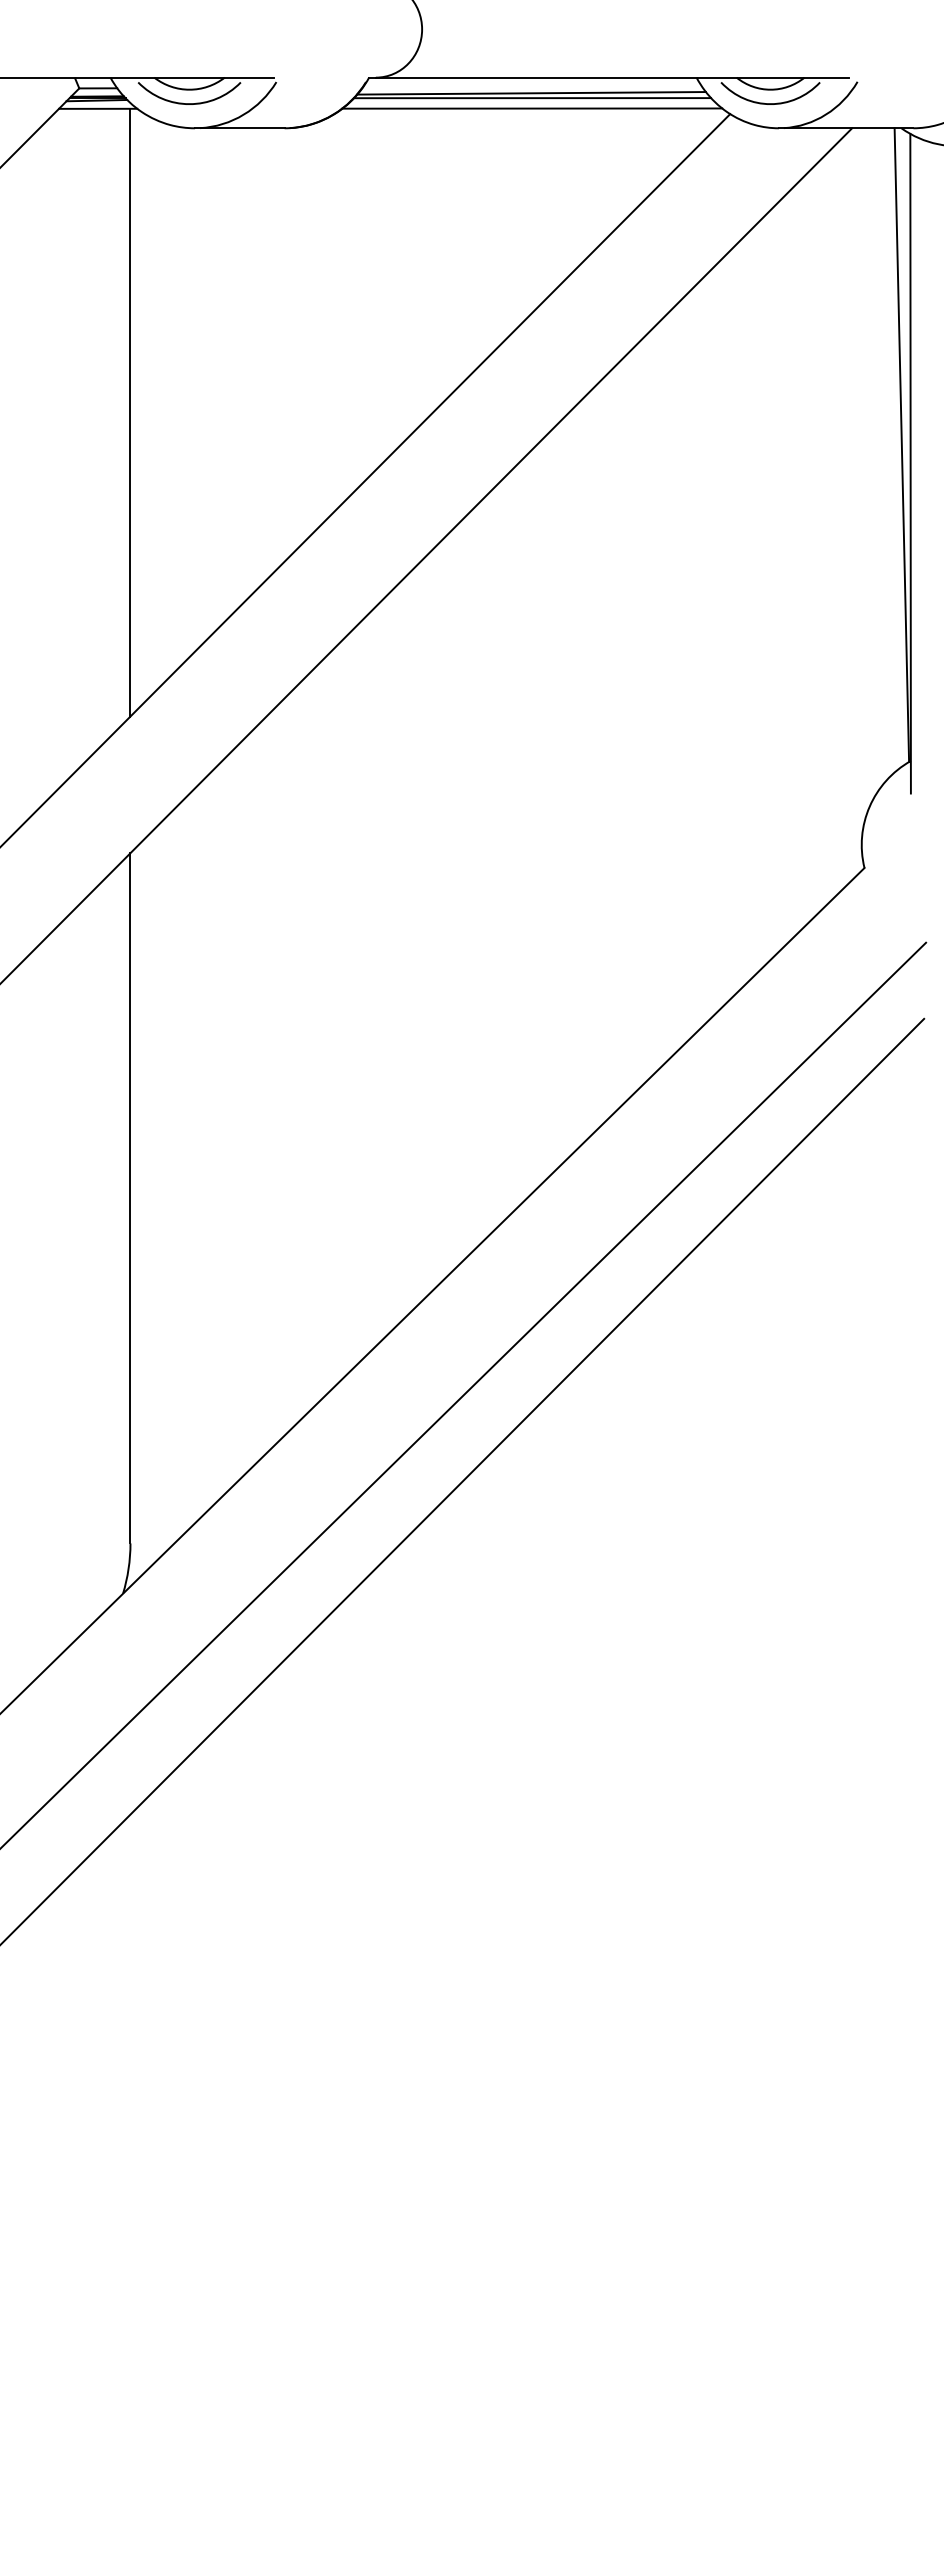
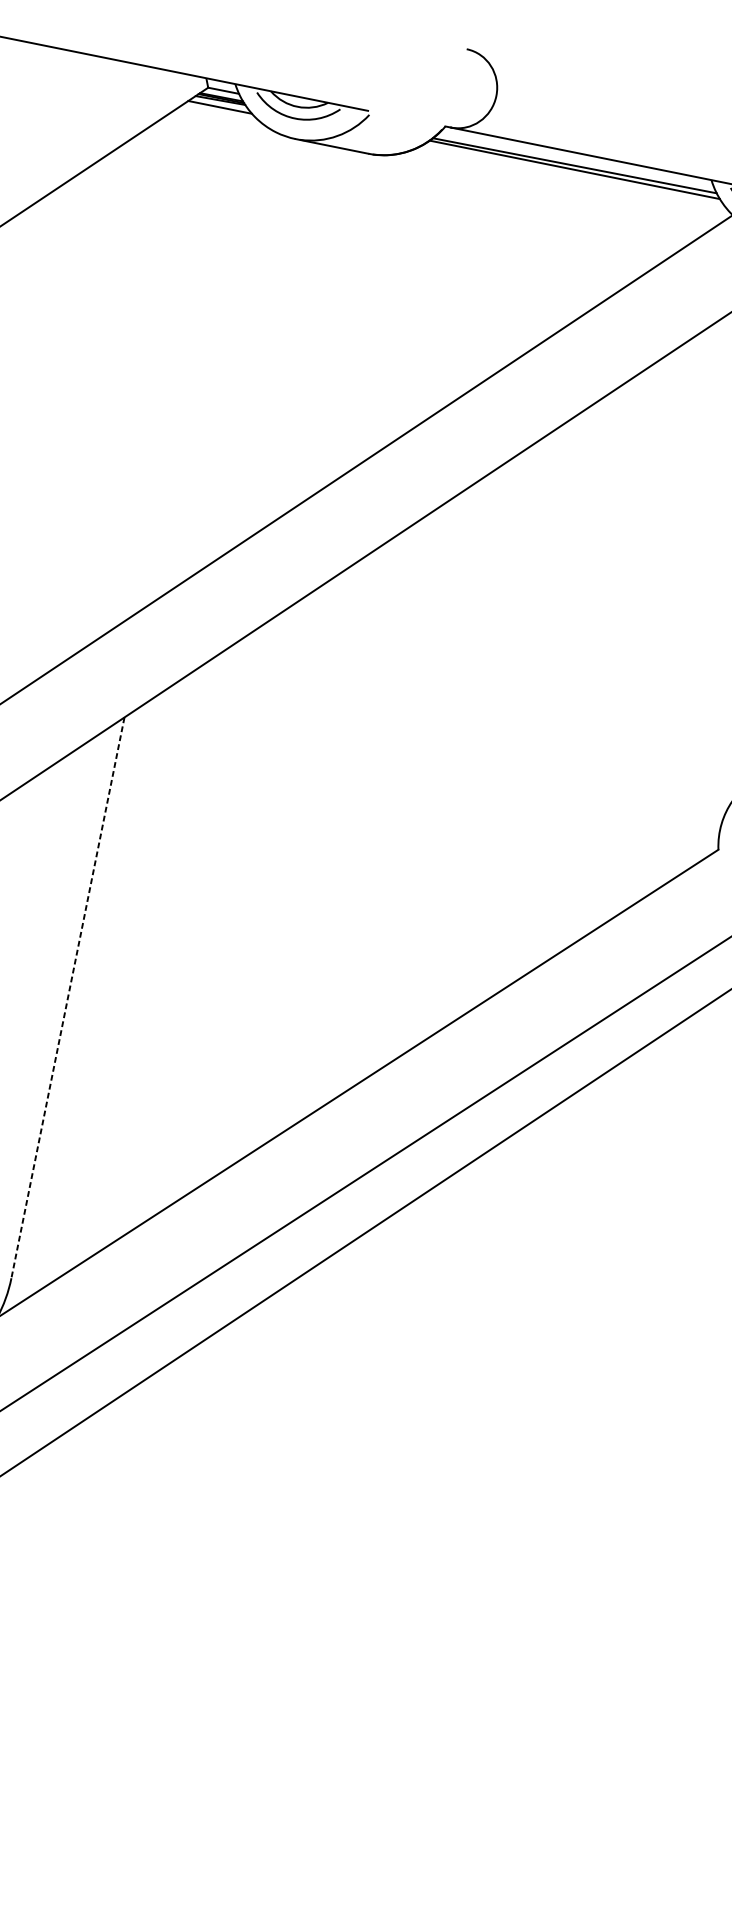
line: (532, 108) -> (573, 178), removed
line: (130, 412) -> (196, 359), removed
line: (130, 1198) -> (67, 997), solid -> dashed

